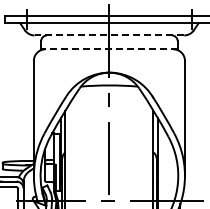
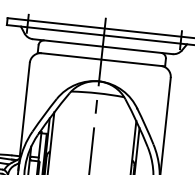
line: (109, 35) -> (102, 46), dashed -> solid
line: (108, 49) -> (100, 59), dashed -> solid

